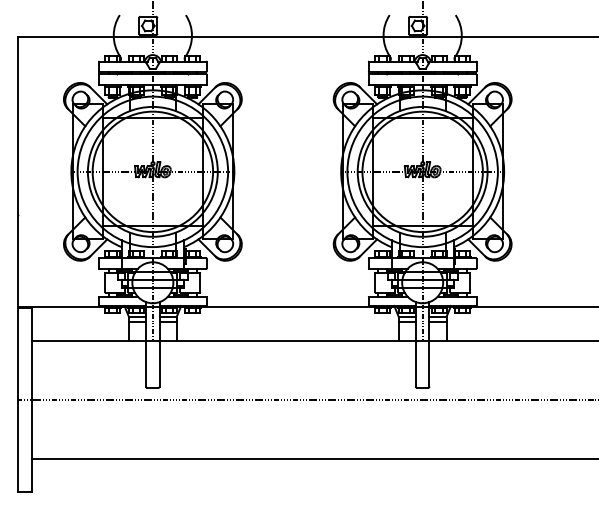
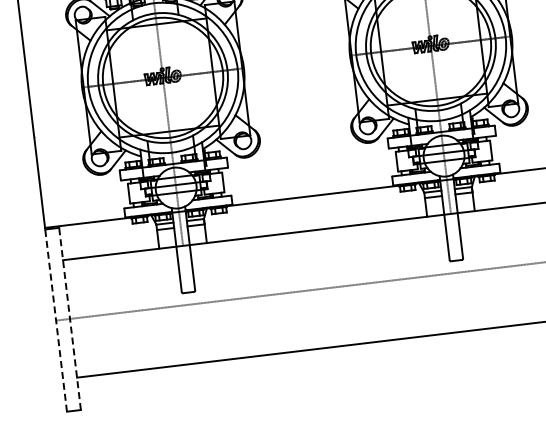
line: (17, 400) -> (55, 321), solid -> dashed
line: (31, 400) -> (69, 319), solid -> dashed

